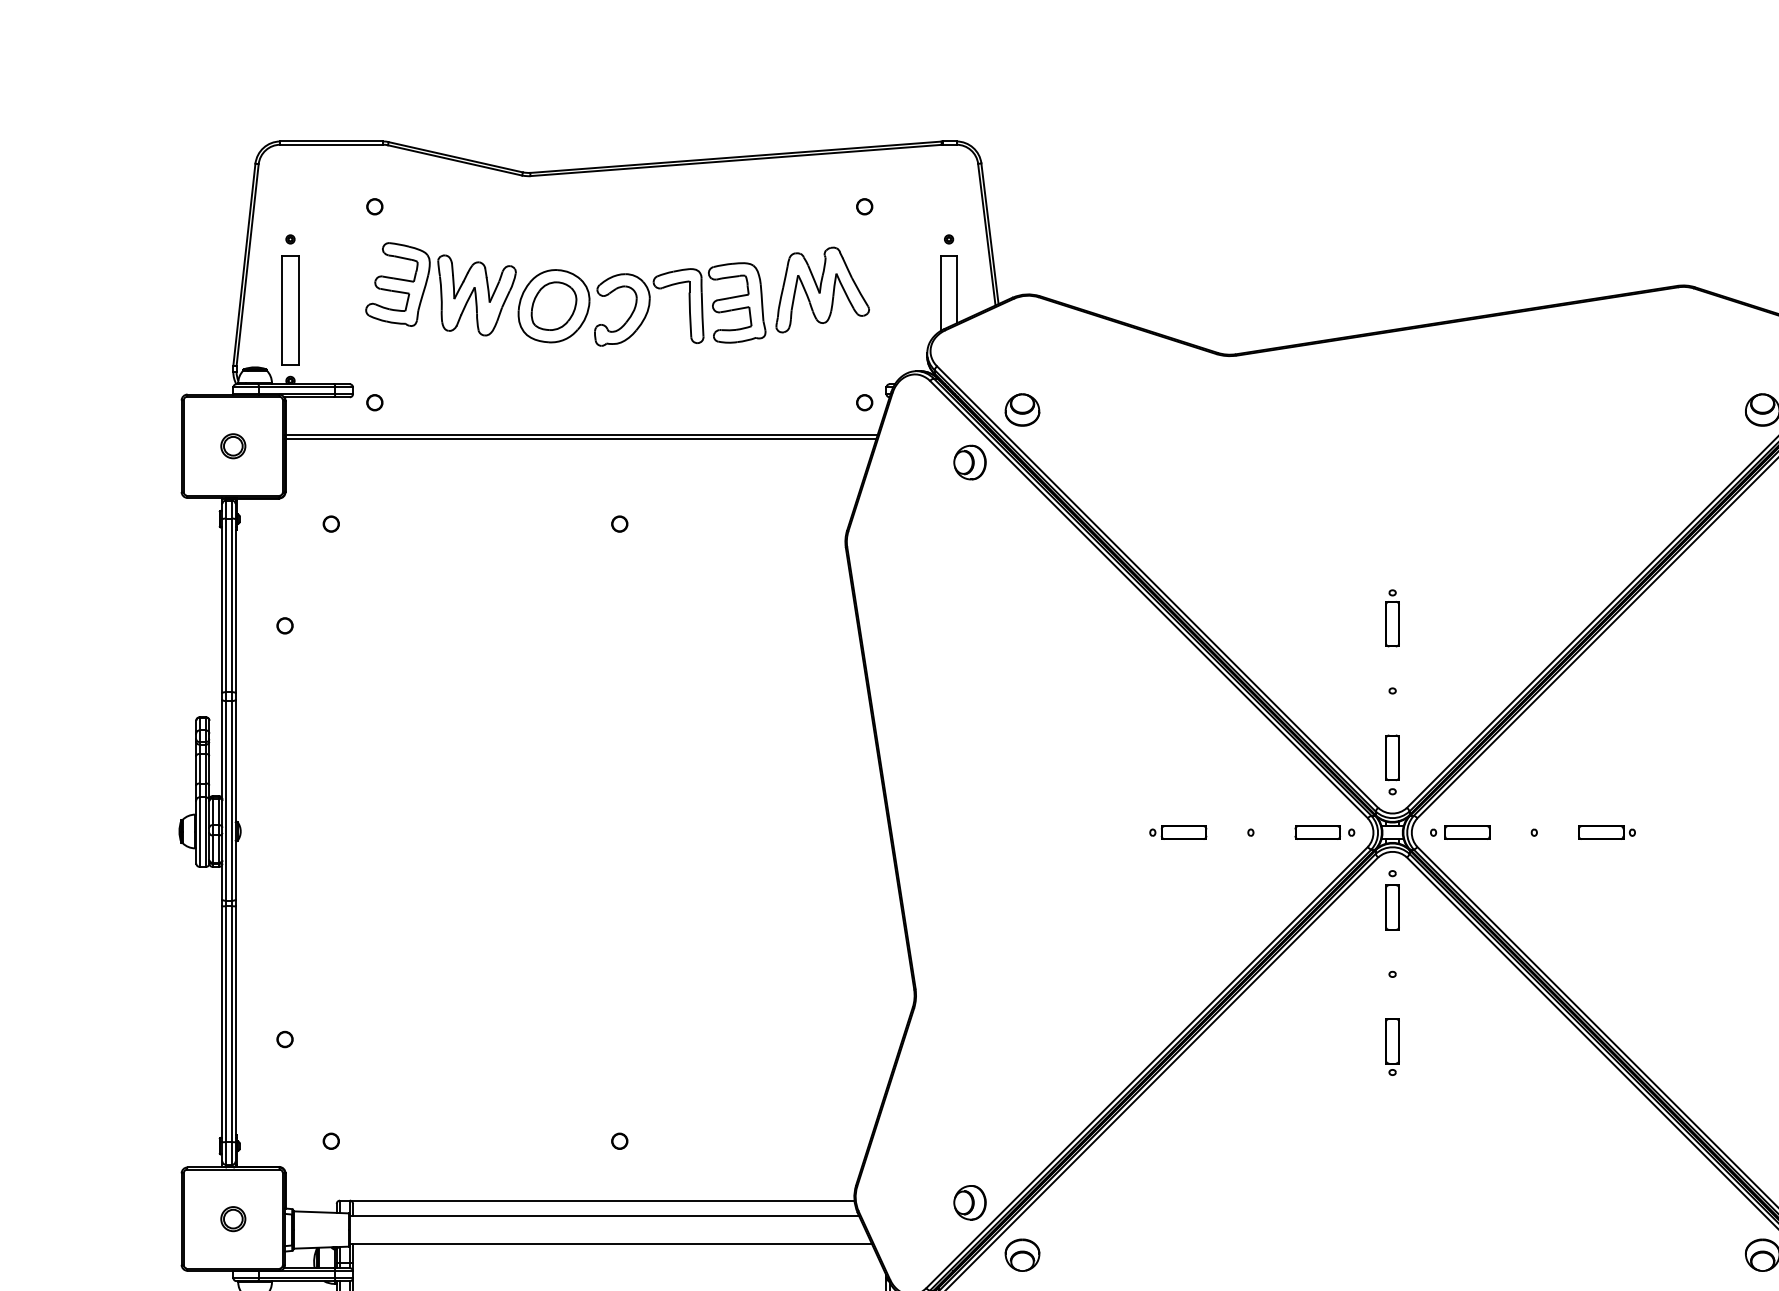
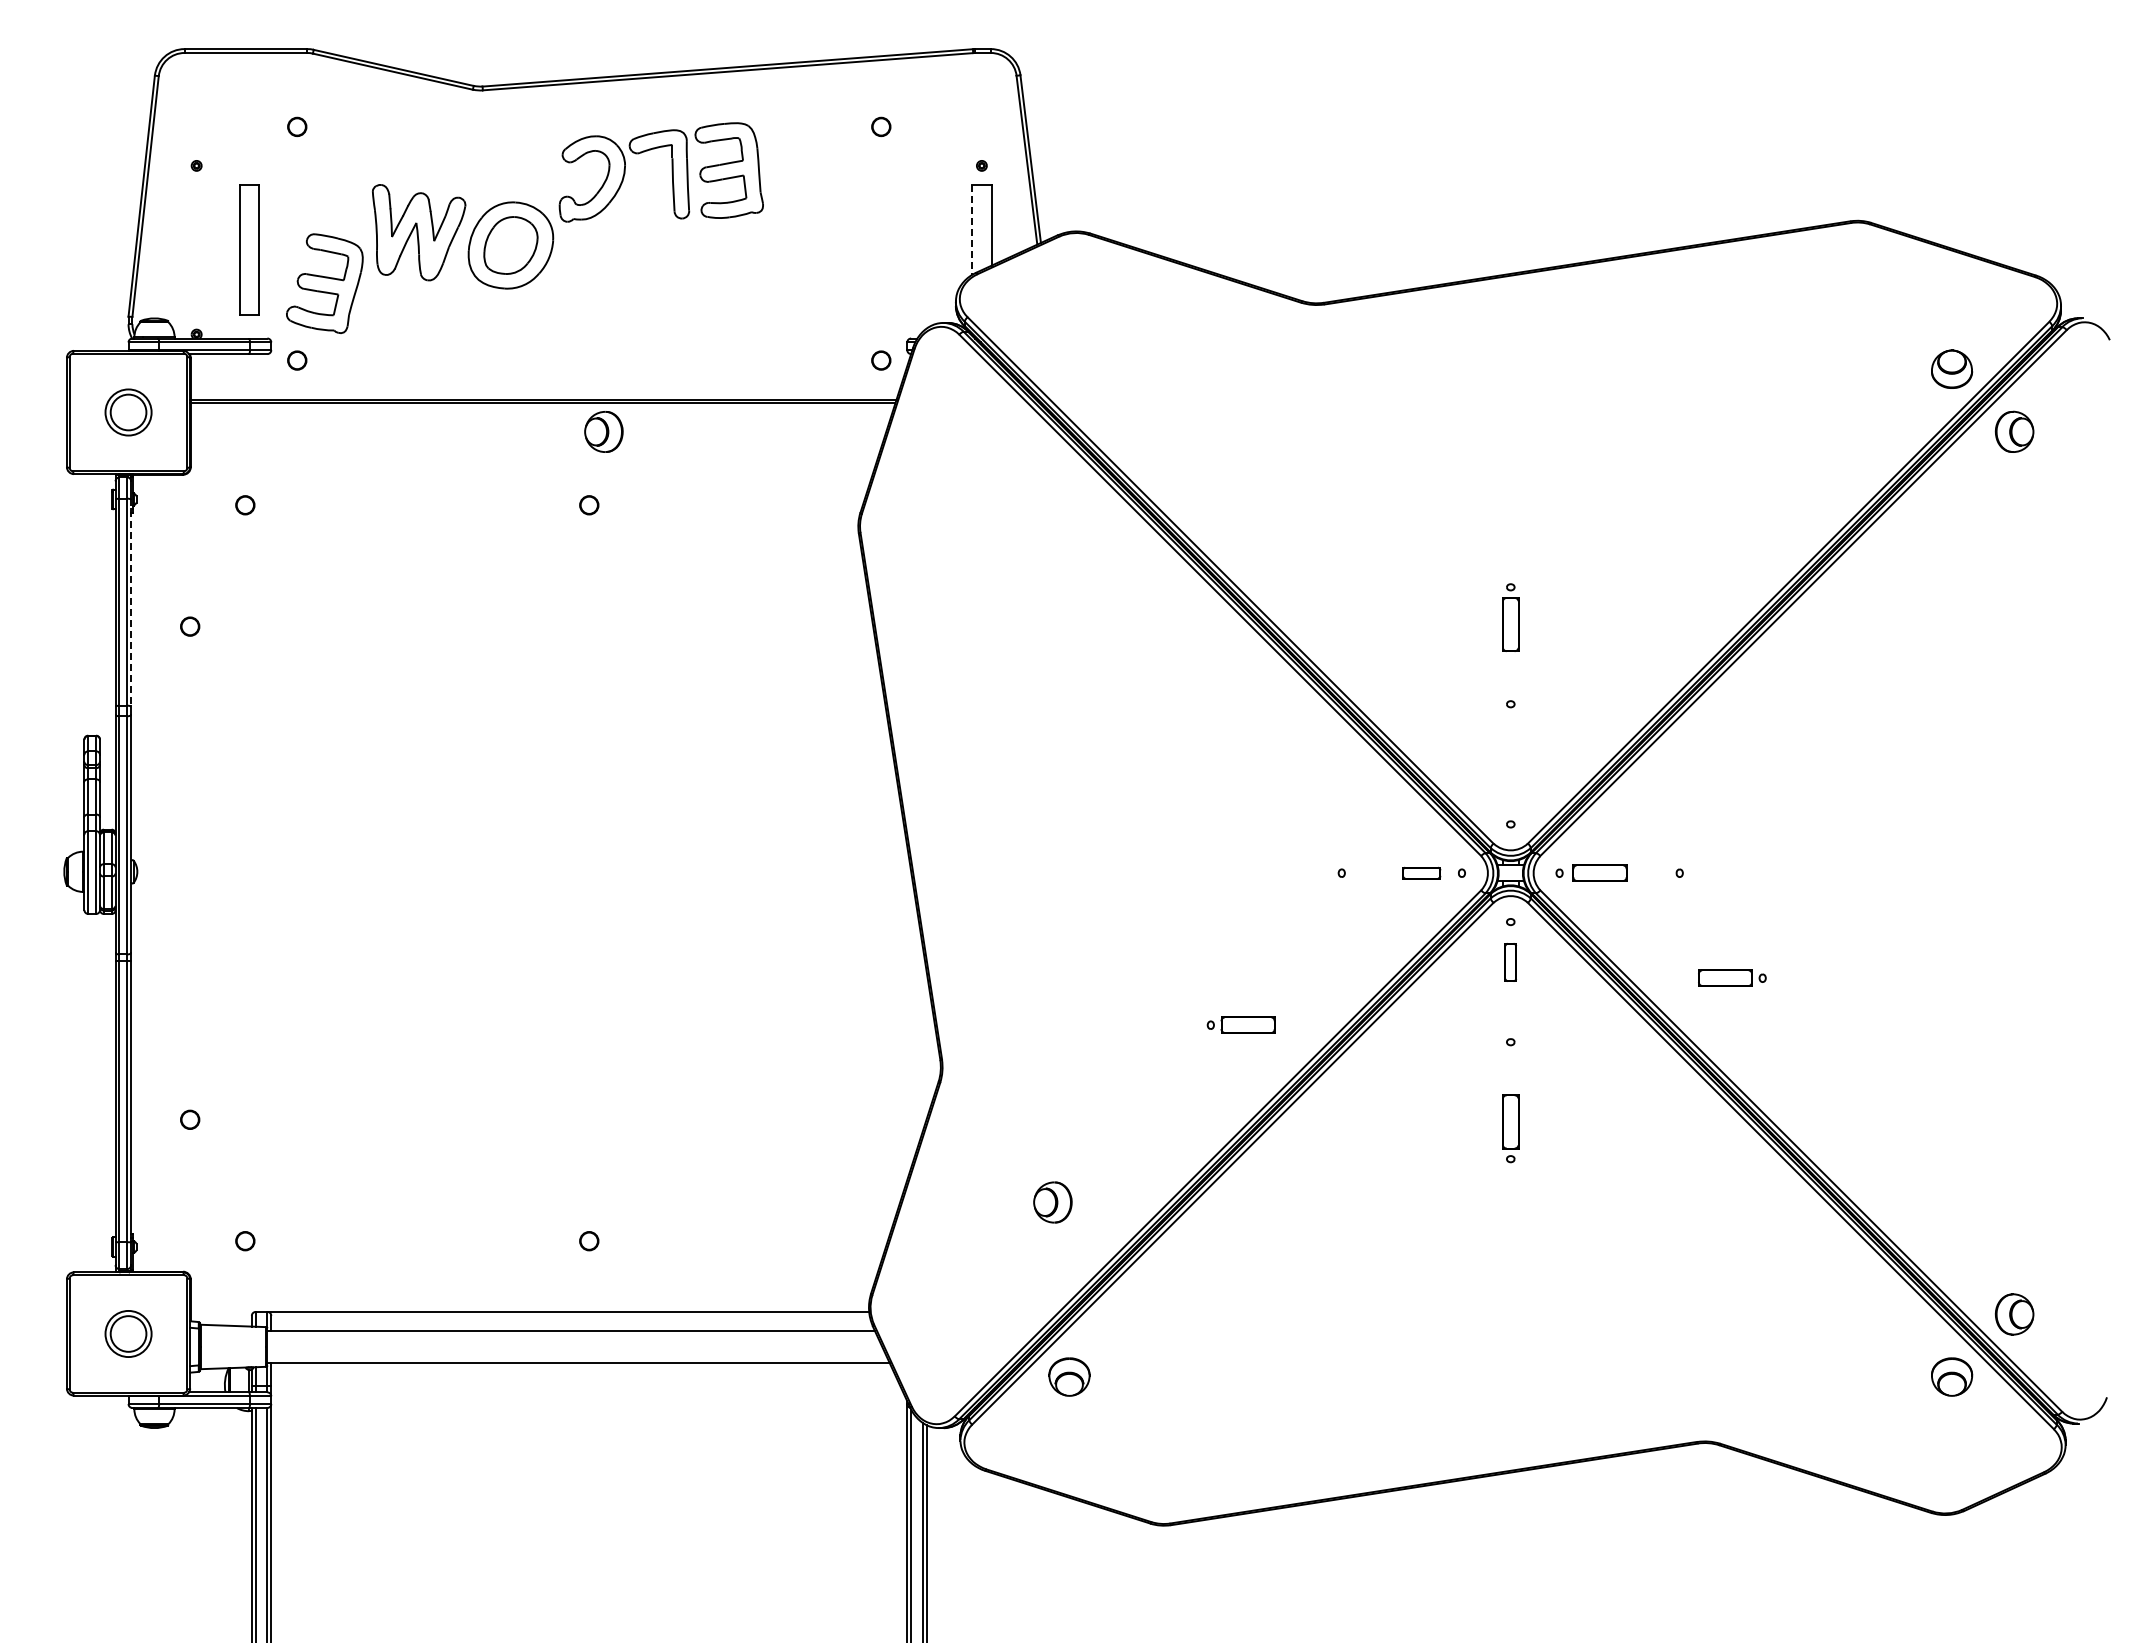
part: (397, 284) -> (324, 283), moved
part: (822, 289) -> (831, 225), removed
line: (941, 293) -> (972, 230), solid -> dashed
part: (688, 304) -> (671, 172), moved
part: (290, 309) -> (249, 249), moved
part: (1022, 409) -> (1069, 368), removed
part: (233, 446) -> (128, 412), size x1.6
part: (969, 462) -> (603, 431), moved
line: (235, 605) -> (131, 602), solid -> dashed
part: (1392, 757) -> (1510, 783), removed
part: (1177, 832) -> (1240, 1024), moved
part: (1317, 832) -> (1421, 872), size x0.7
part: (1607, 832) -> (1732, 977), moved
part: (1392, 907) -> (1510, 962), size x0.7
part: (969, 1202) -> (1052, 1202), moved
part: (233, 1218) -> (128, 1333), size x1.6

